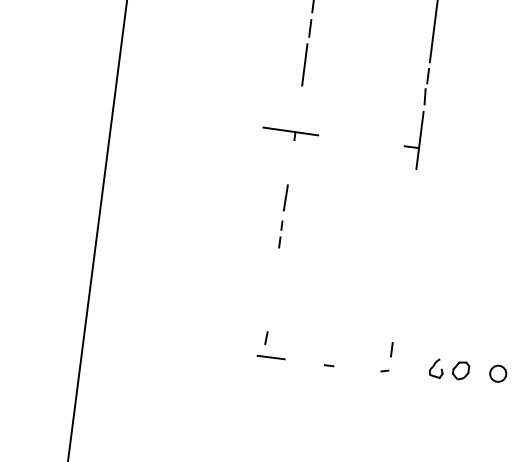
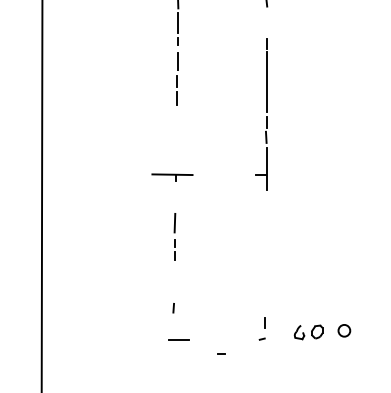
line: (304, 65) -> (176, 125), removed
line: (266, 338) -> (173, 308), moved
line: (329, 364) -> (221, 353), moved

